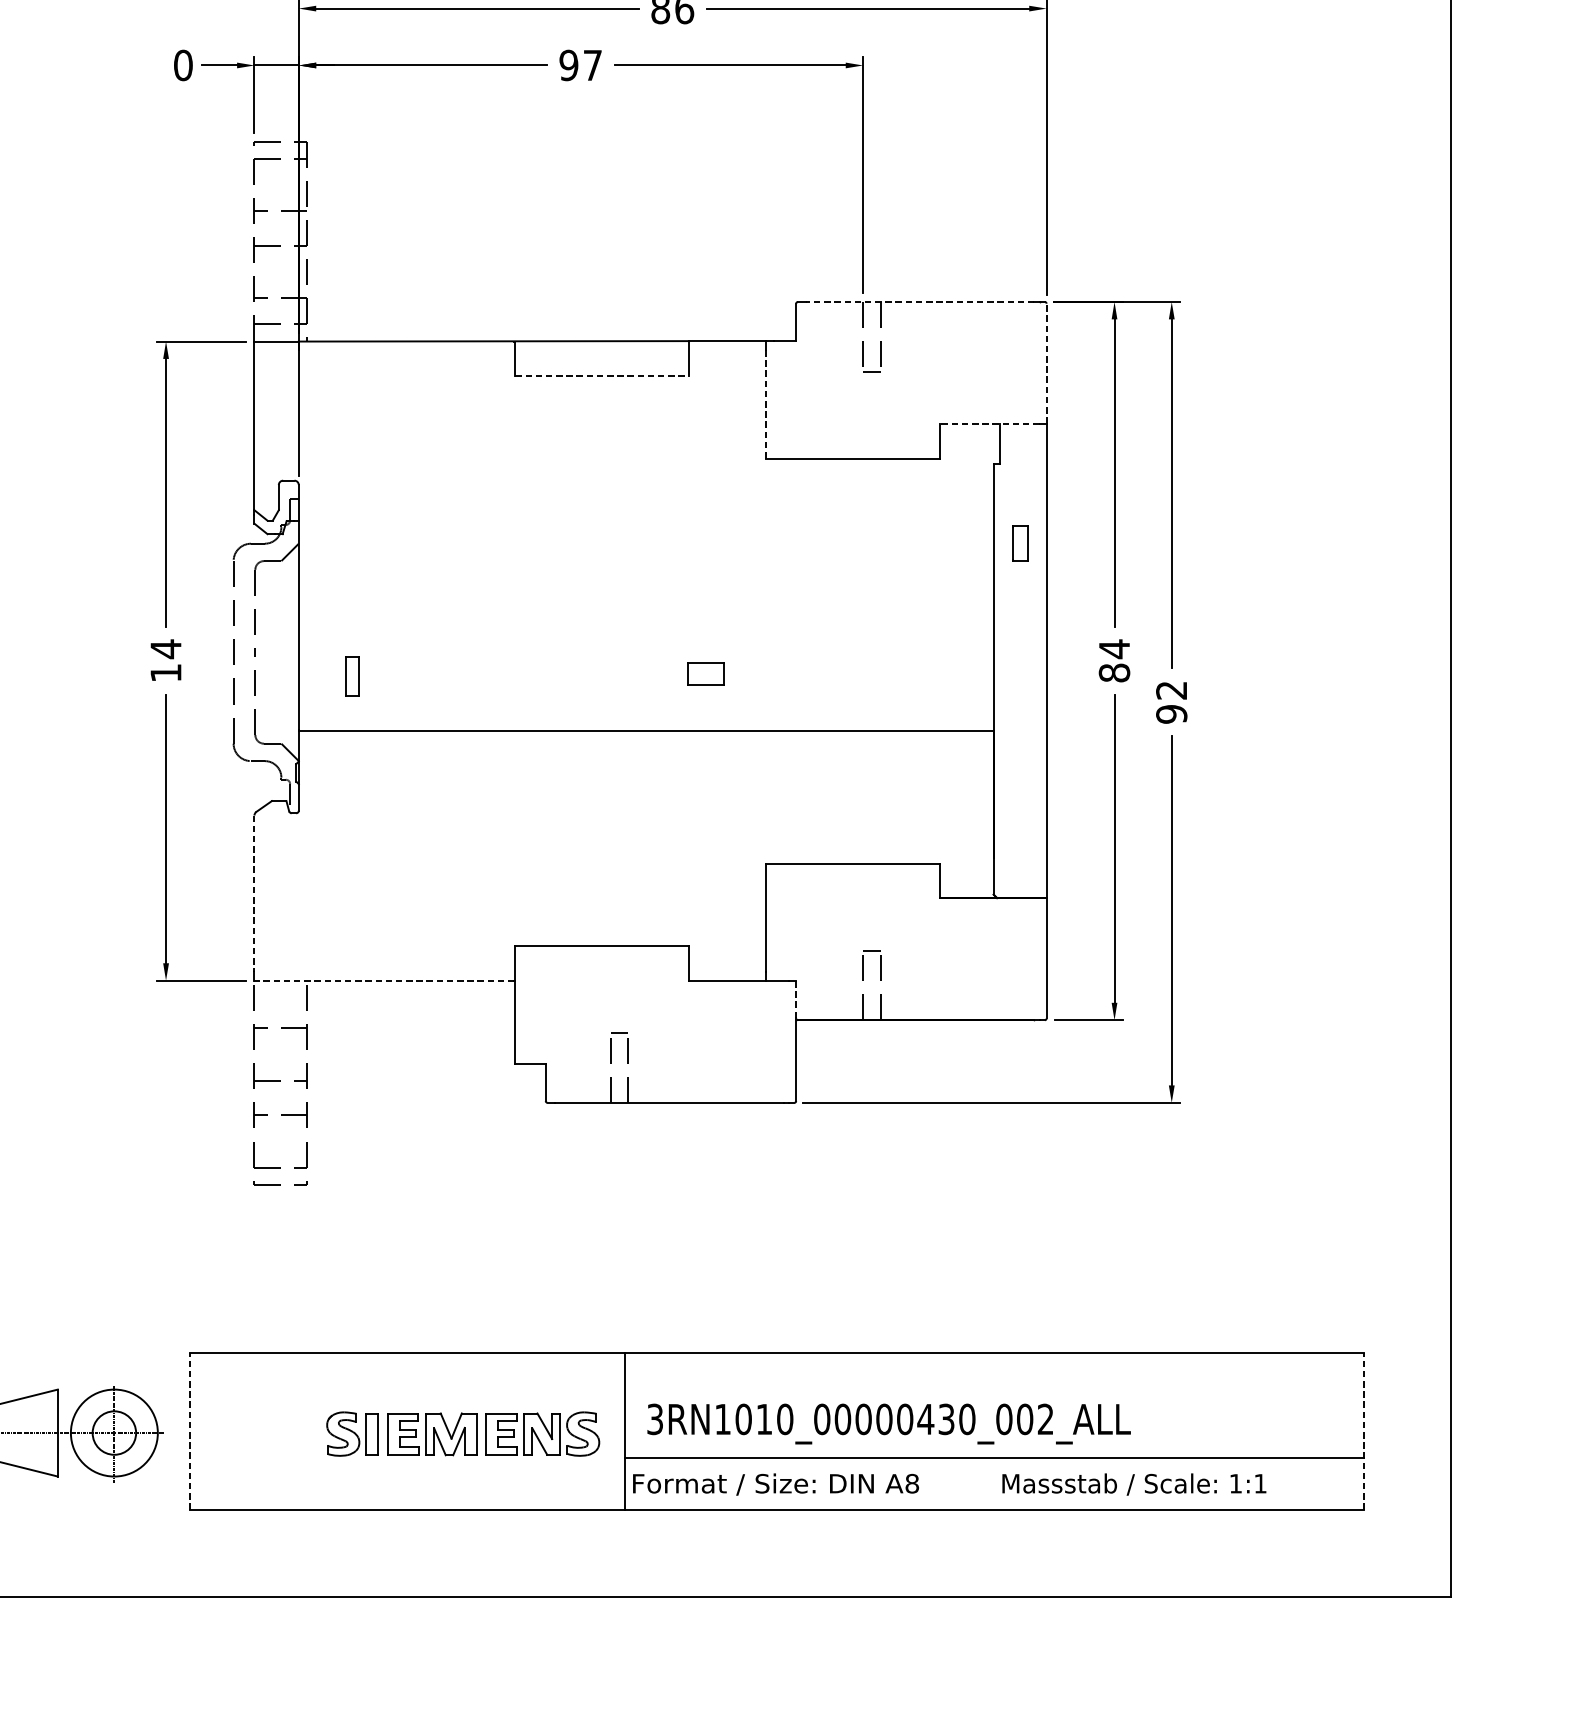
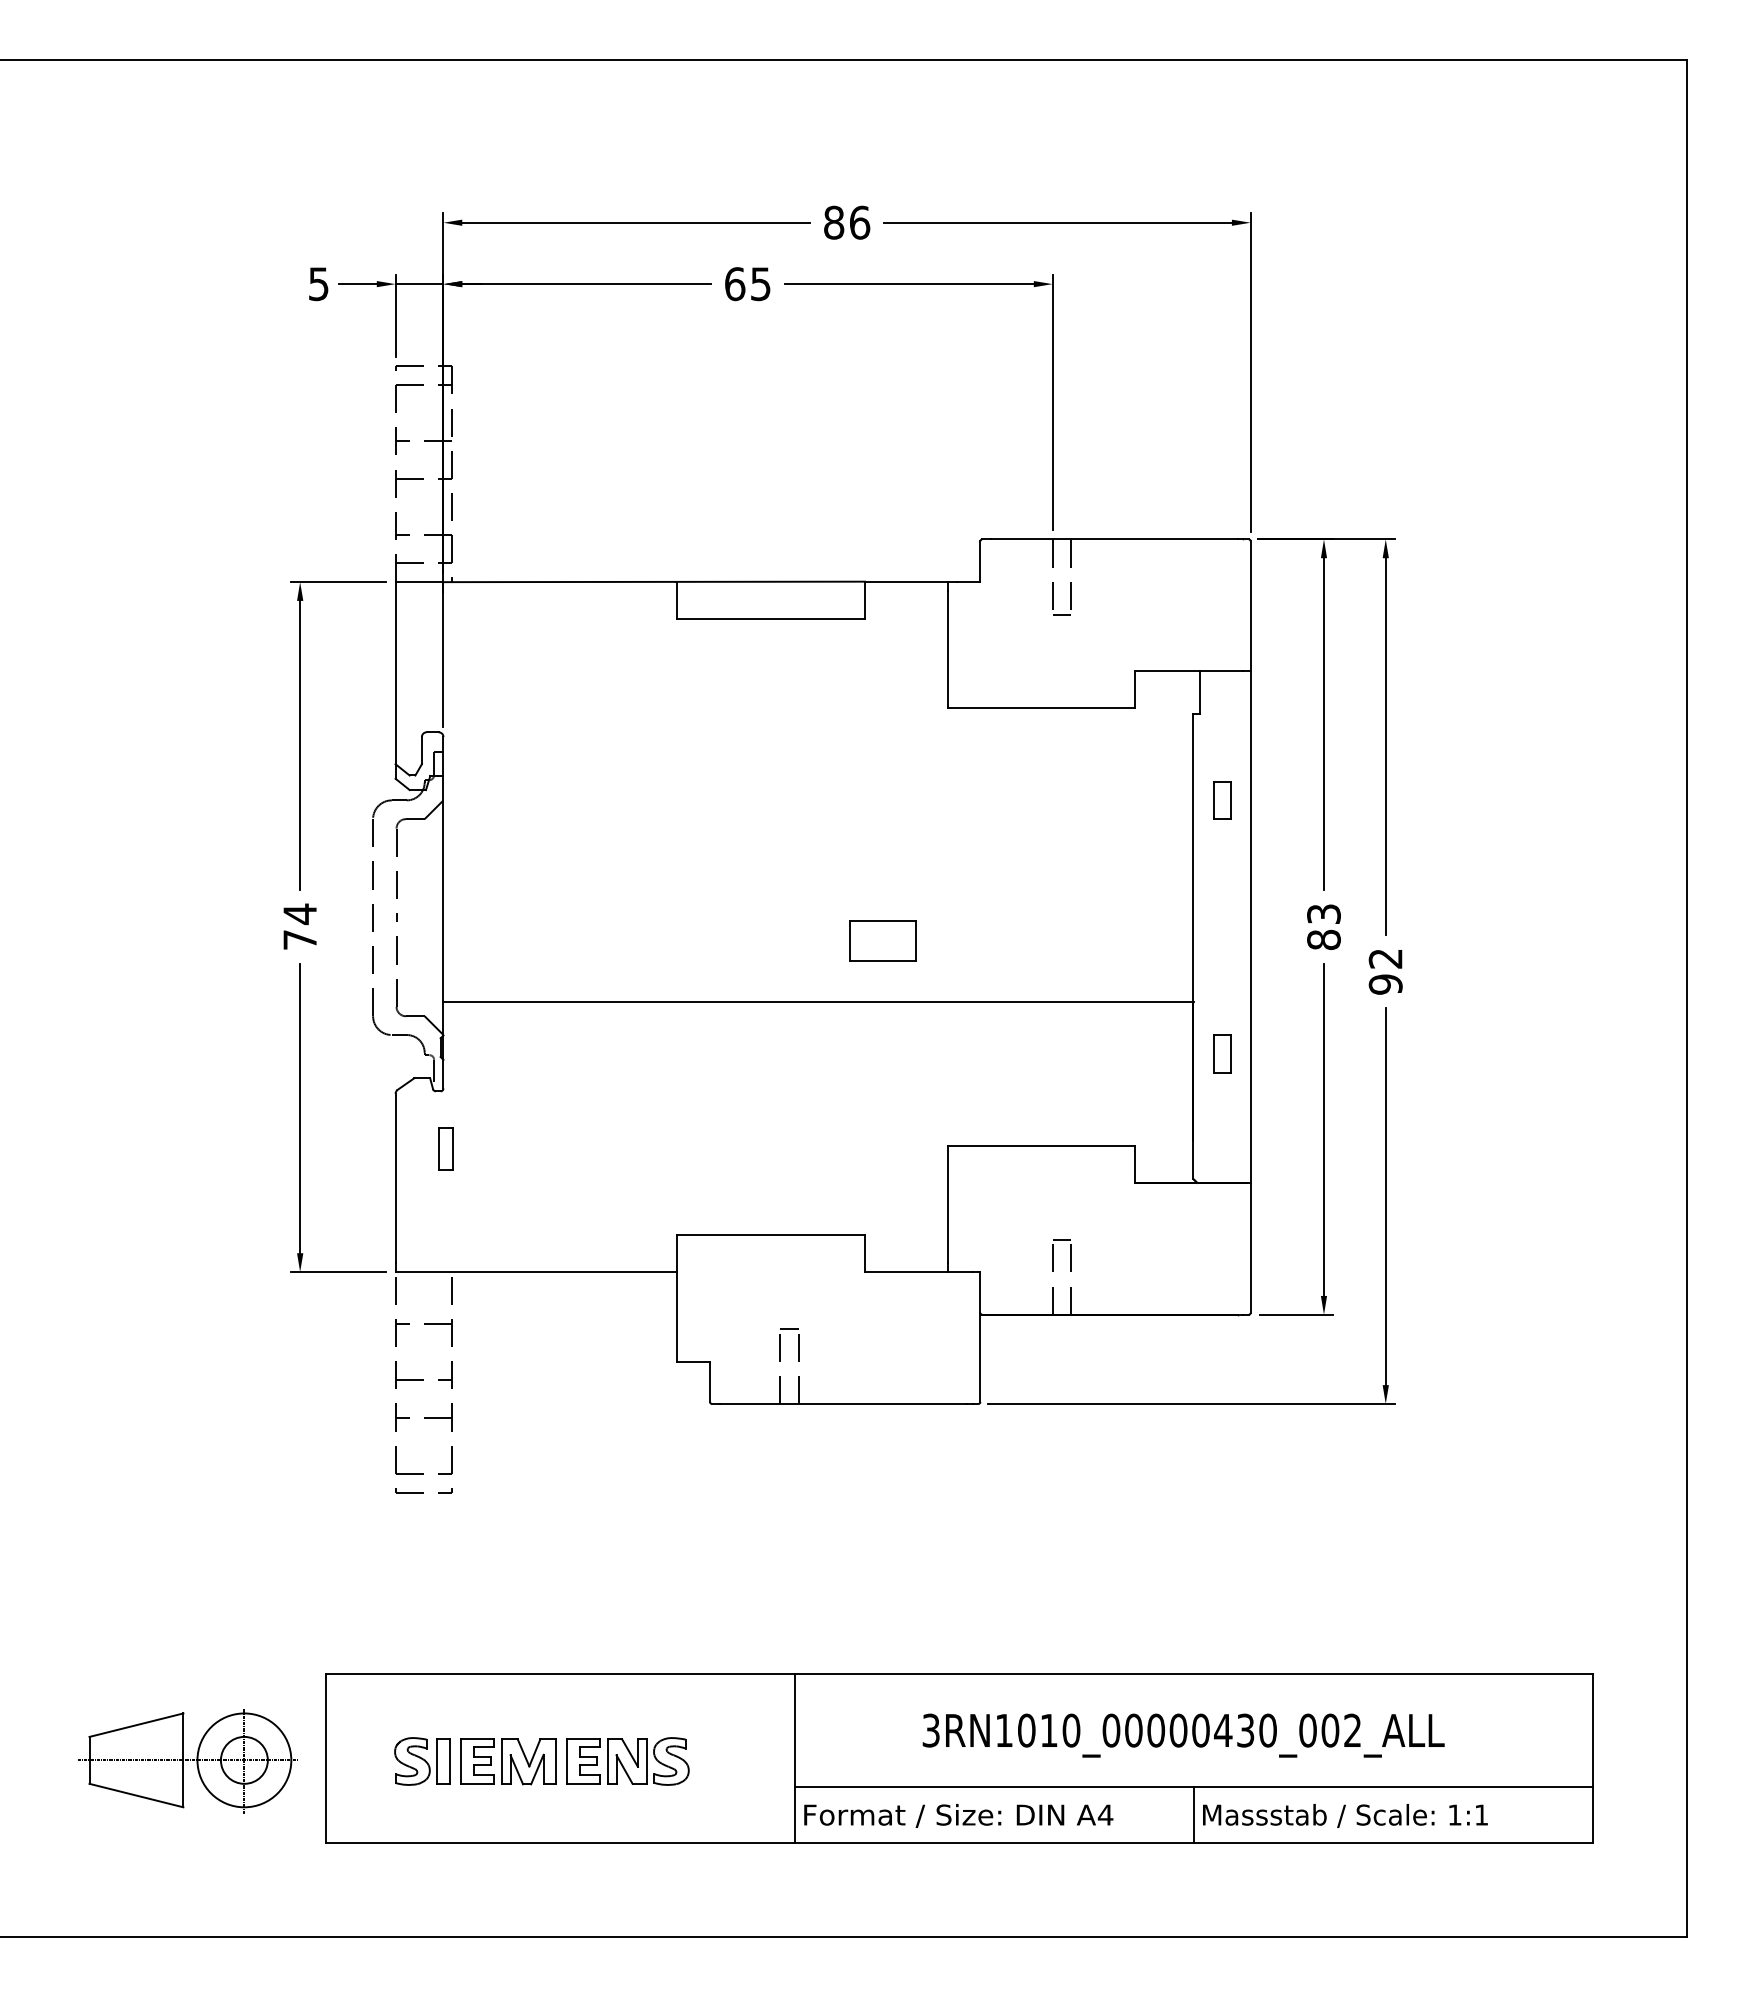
text: (183, 65) -> (318, 284), 0 -> 5
text: (580, 65) -> (747, 284), 97 -> 65
line: (919, 302) -> (1113, 539), dashed -> solid
line: (1046, 364) -> (1250, 606), dashed -> solid
line: (602, 376) -> (771, 619), dashed -> solid
line: (765, 403) -> (947, 649), dashed -> solid
line: (989, 423) -> (1189, 670), dashed -> solid
text: (1114, 649) -> (1323, 914), 84 -> 83
text: (165, 672) -> (299, 939), 14 -> 74
part: (705, 673) -> (882, 940), size x1.67
part: (352, 676) -> (445, 1148), moved
part: (1020, 778) -> (1222, 1053), added
line: (254, 894) -> (395, 1178), dashed -> solid
line: (384, 981) -> (535, 1272), dashed -> solid
line: (796, 1000) -> (980, 1293), dashed -> solid
text: (888, 1423) -> (1183, 1735), moved
line: (189, 1431) -> (325, 1758), dashed -> solid
line: (1363, 1431) -> (1592, 1758), dashed -> solid
part: (462, 1434) -> (541, 1761), moved
text: (912, 1483) -> (1105, 1814), A8 -> A4
line: (994, 1483) -> (1194, 1814), added

